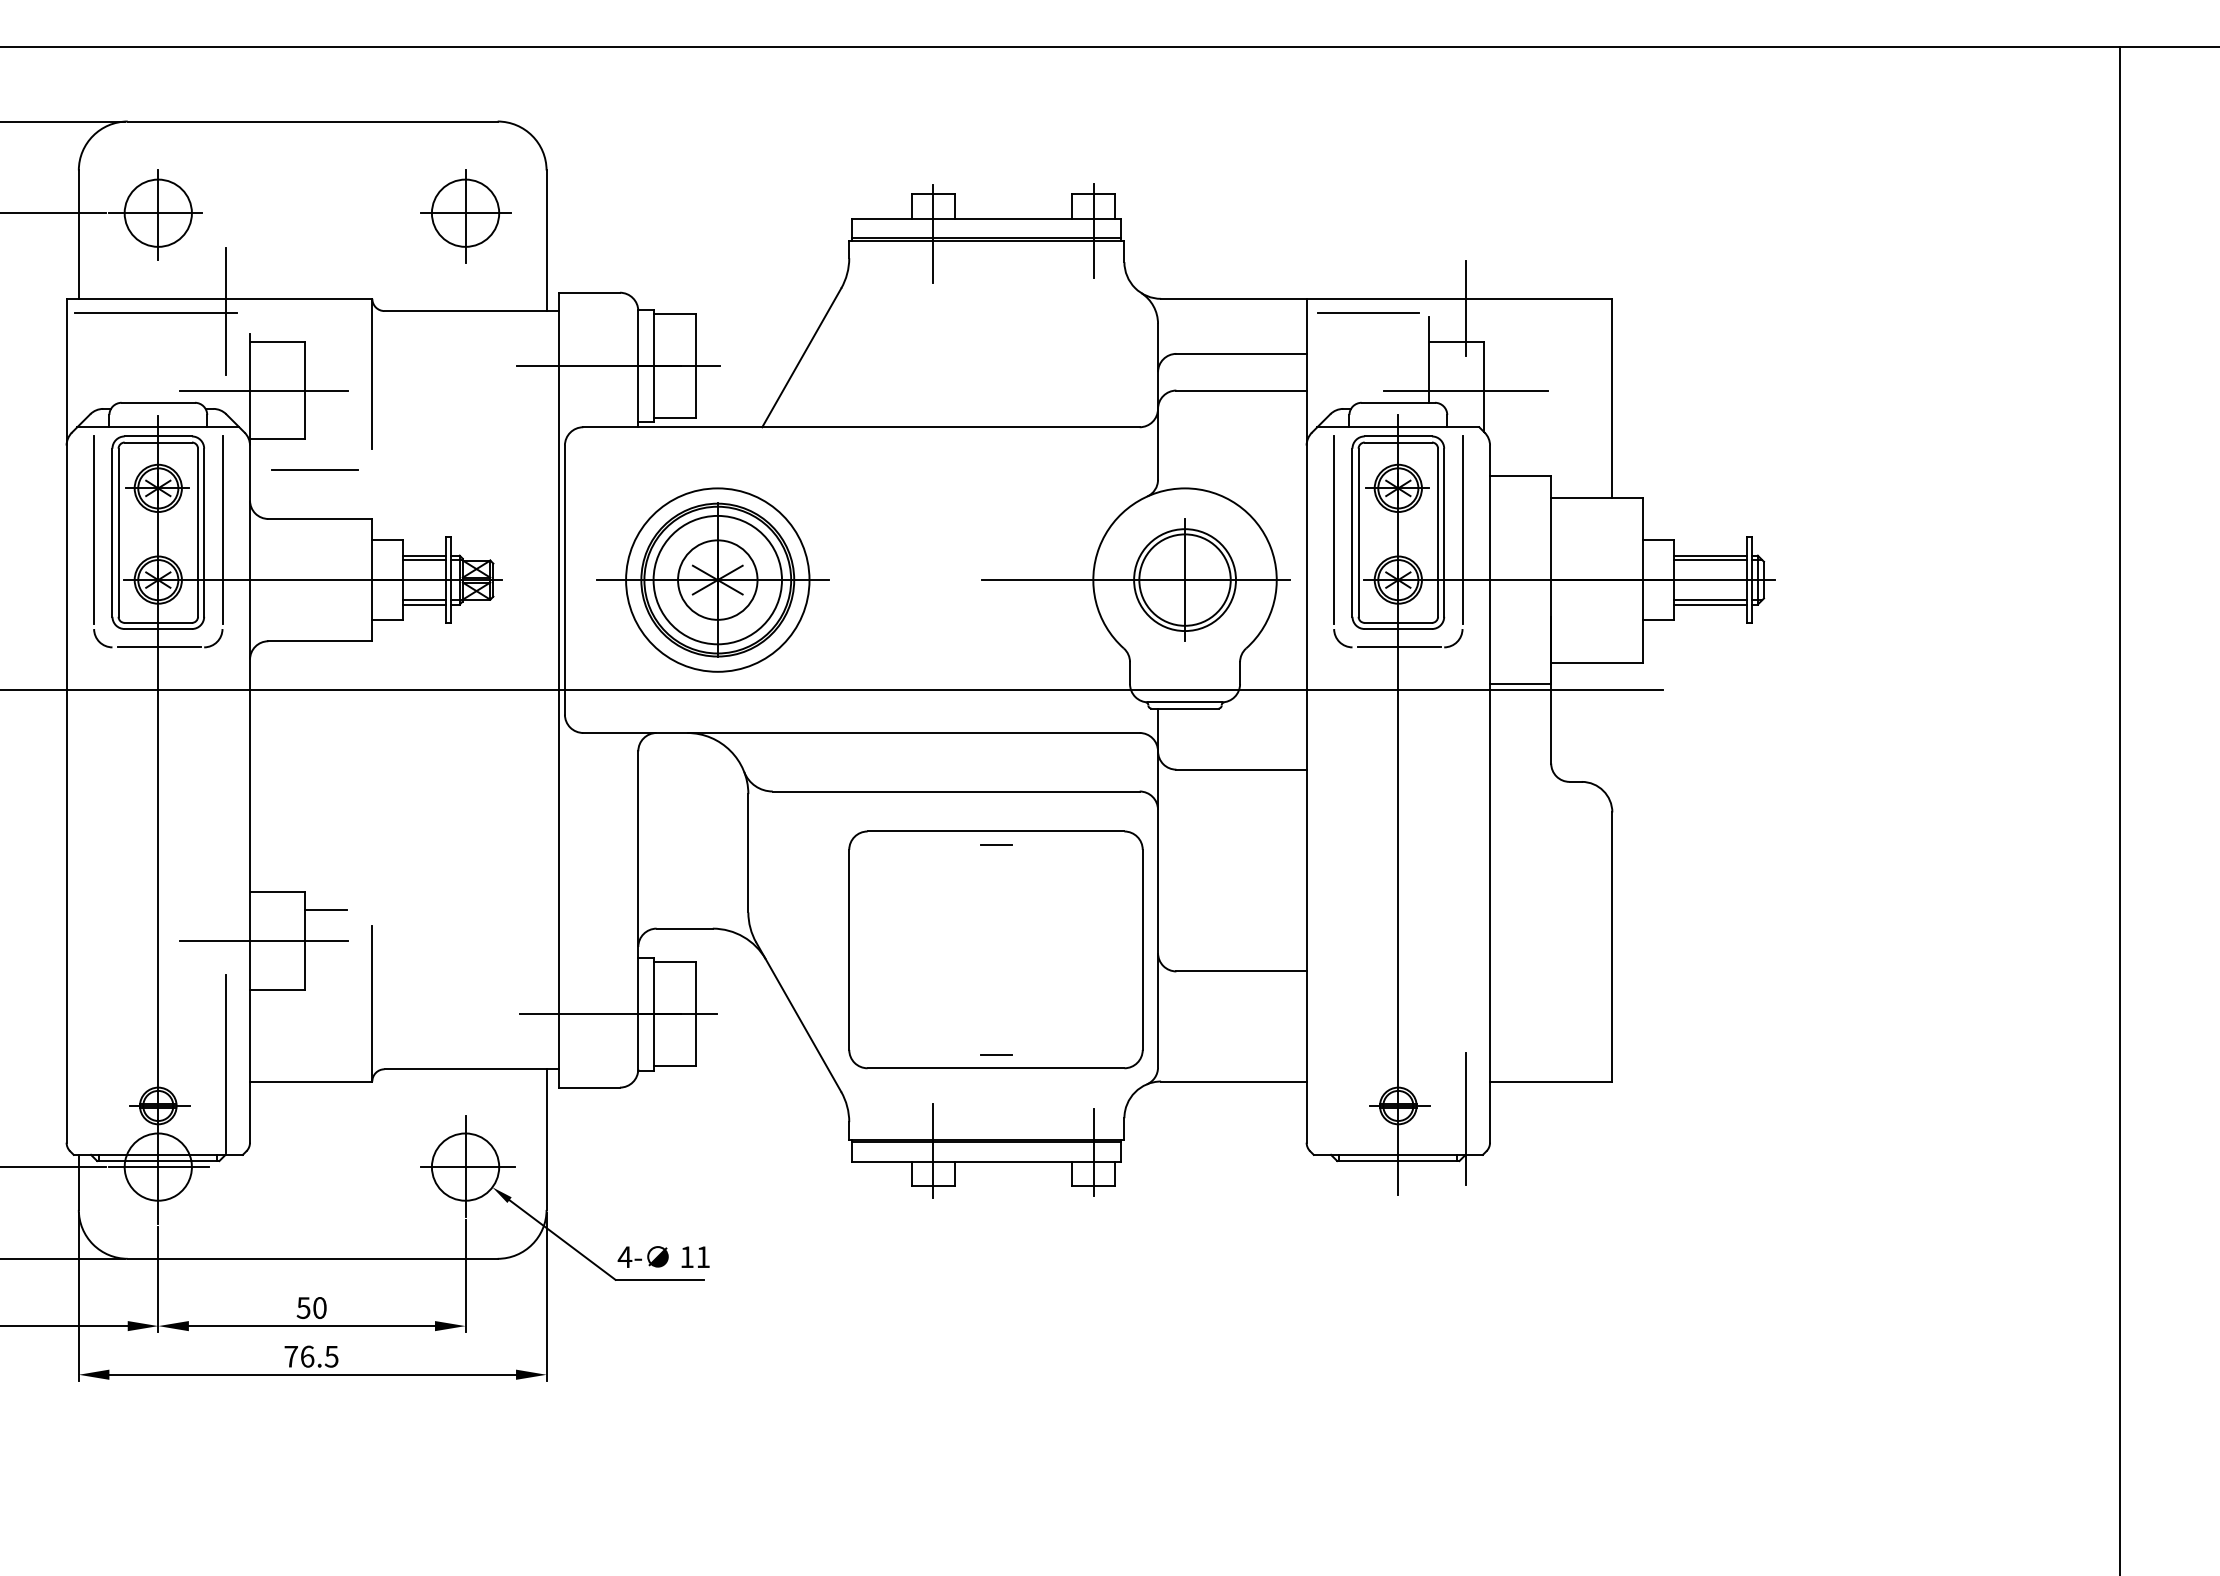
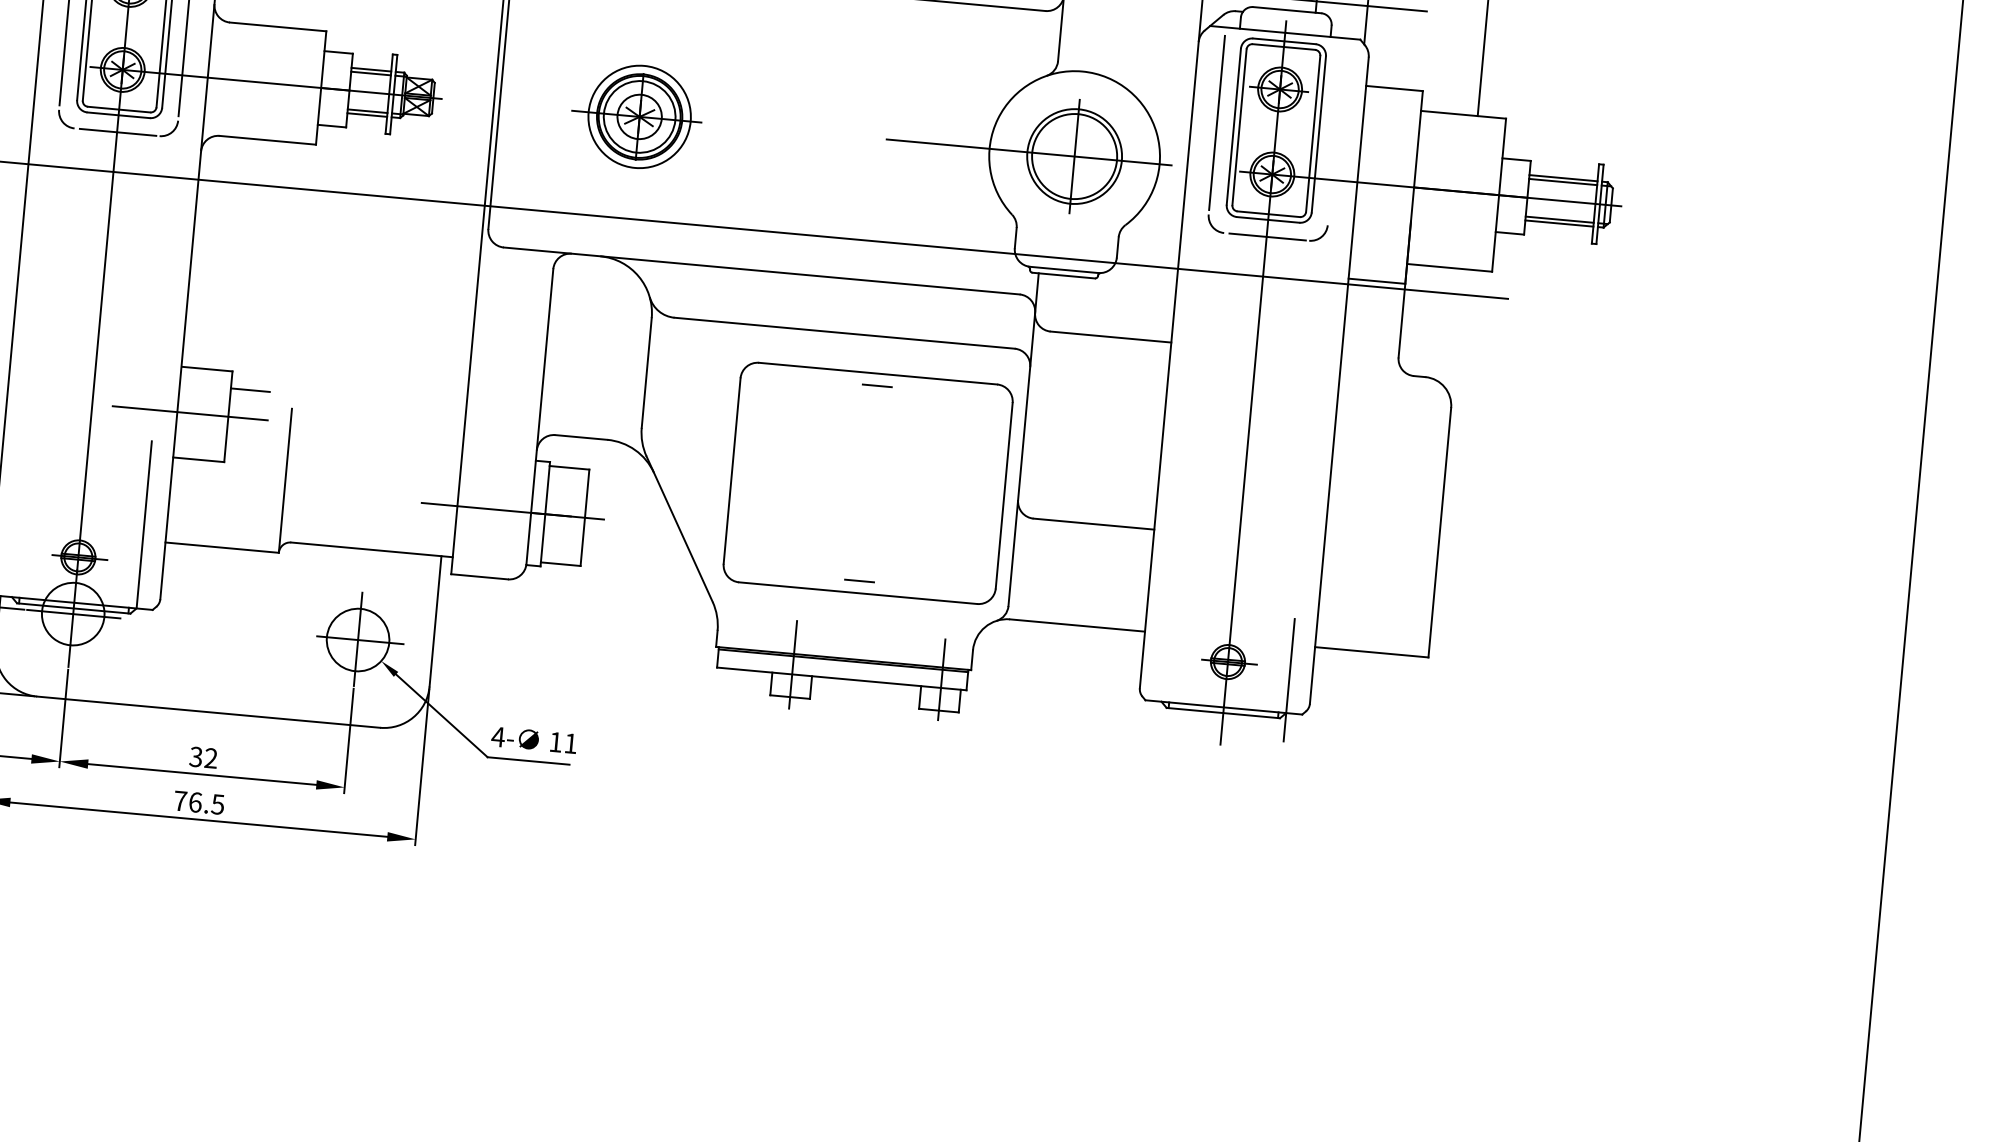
line: (1462, 530) -> (1336, 133), removed
part: (712, 579) -> (636, 116), size x0.6
text: (311, 1307) -> (203, 757), 50 -> 32

